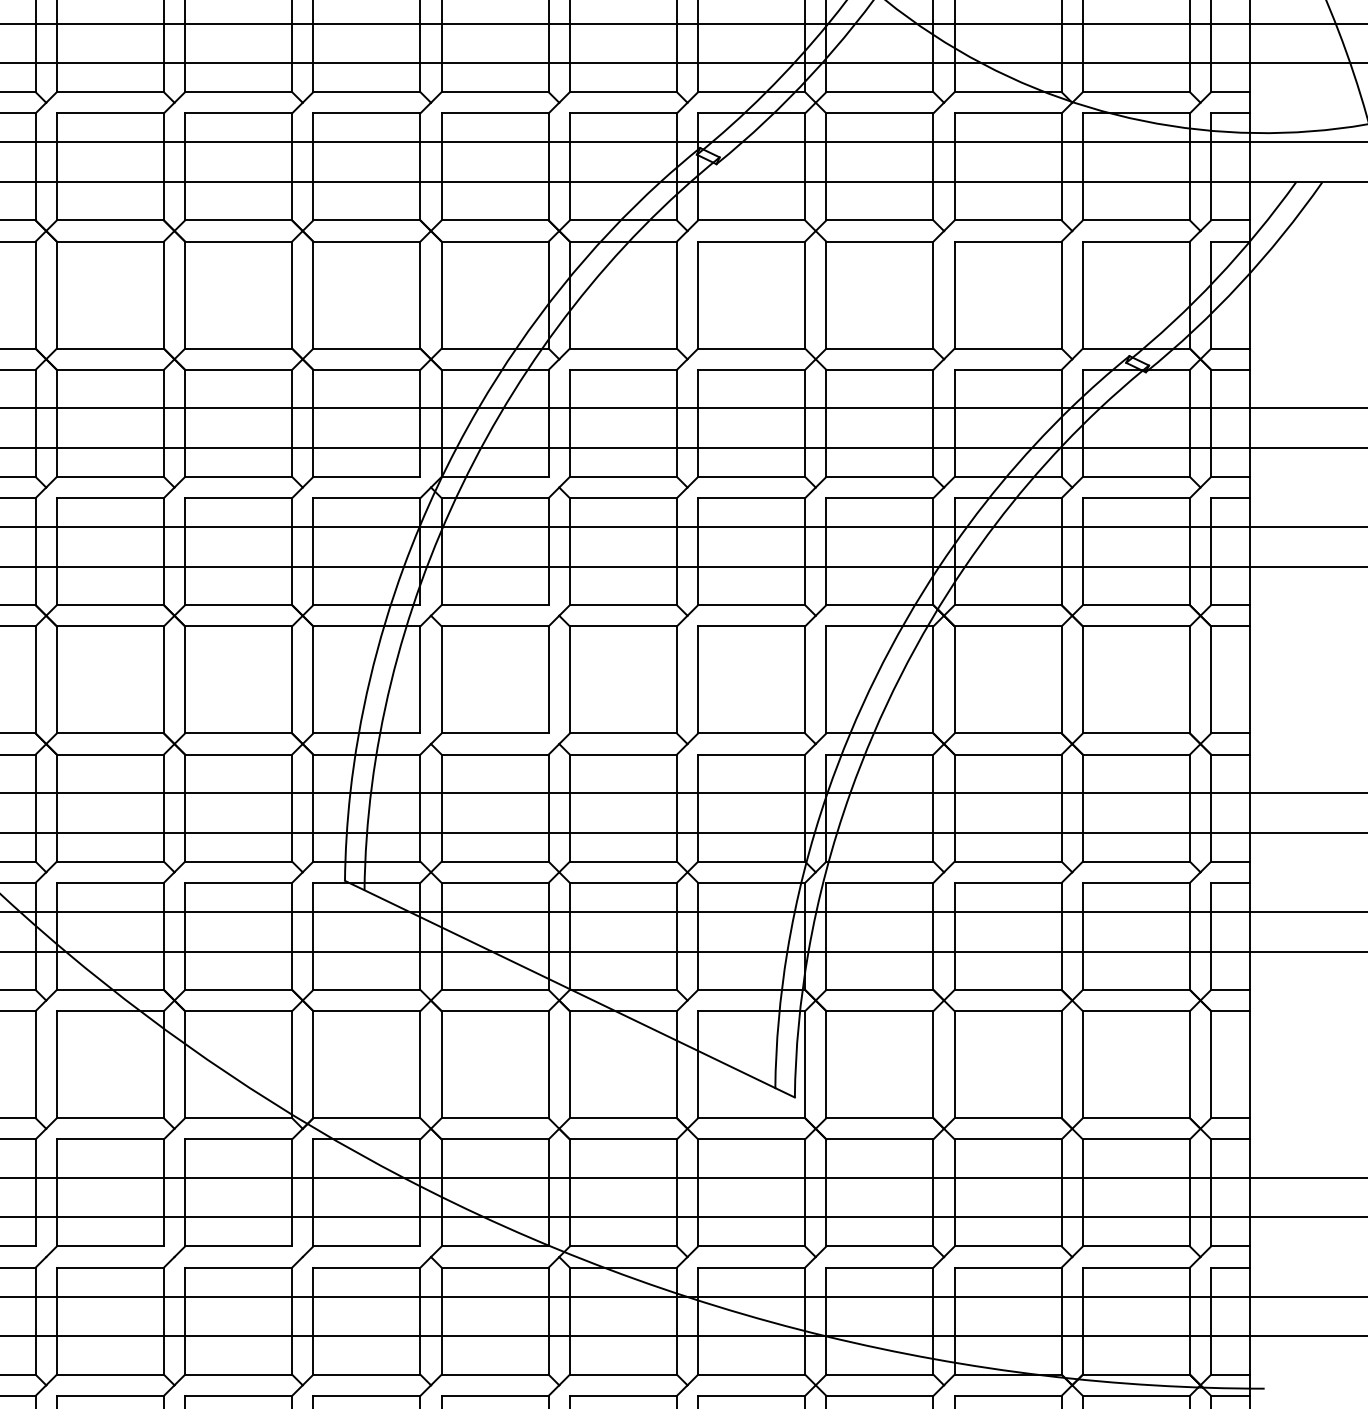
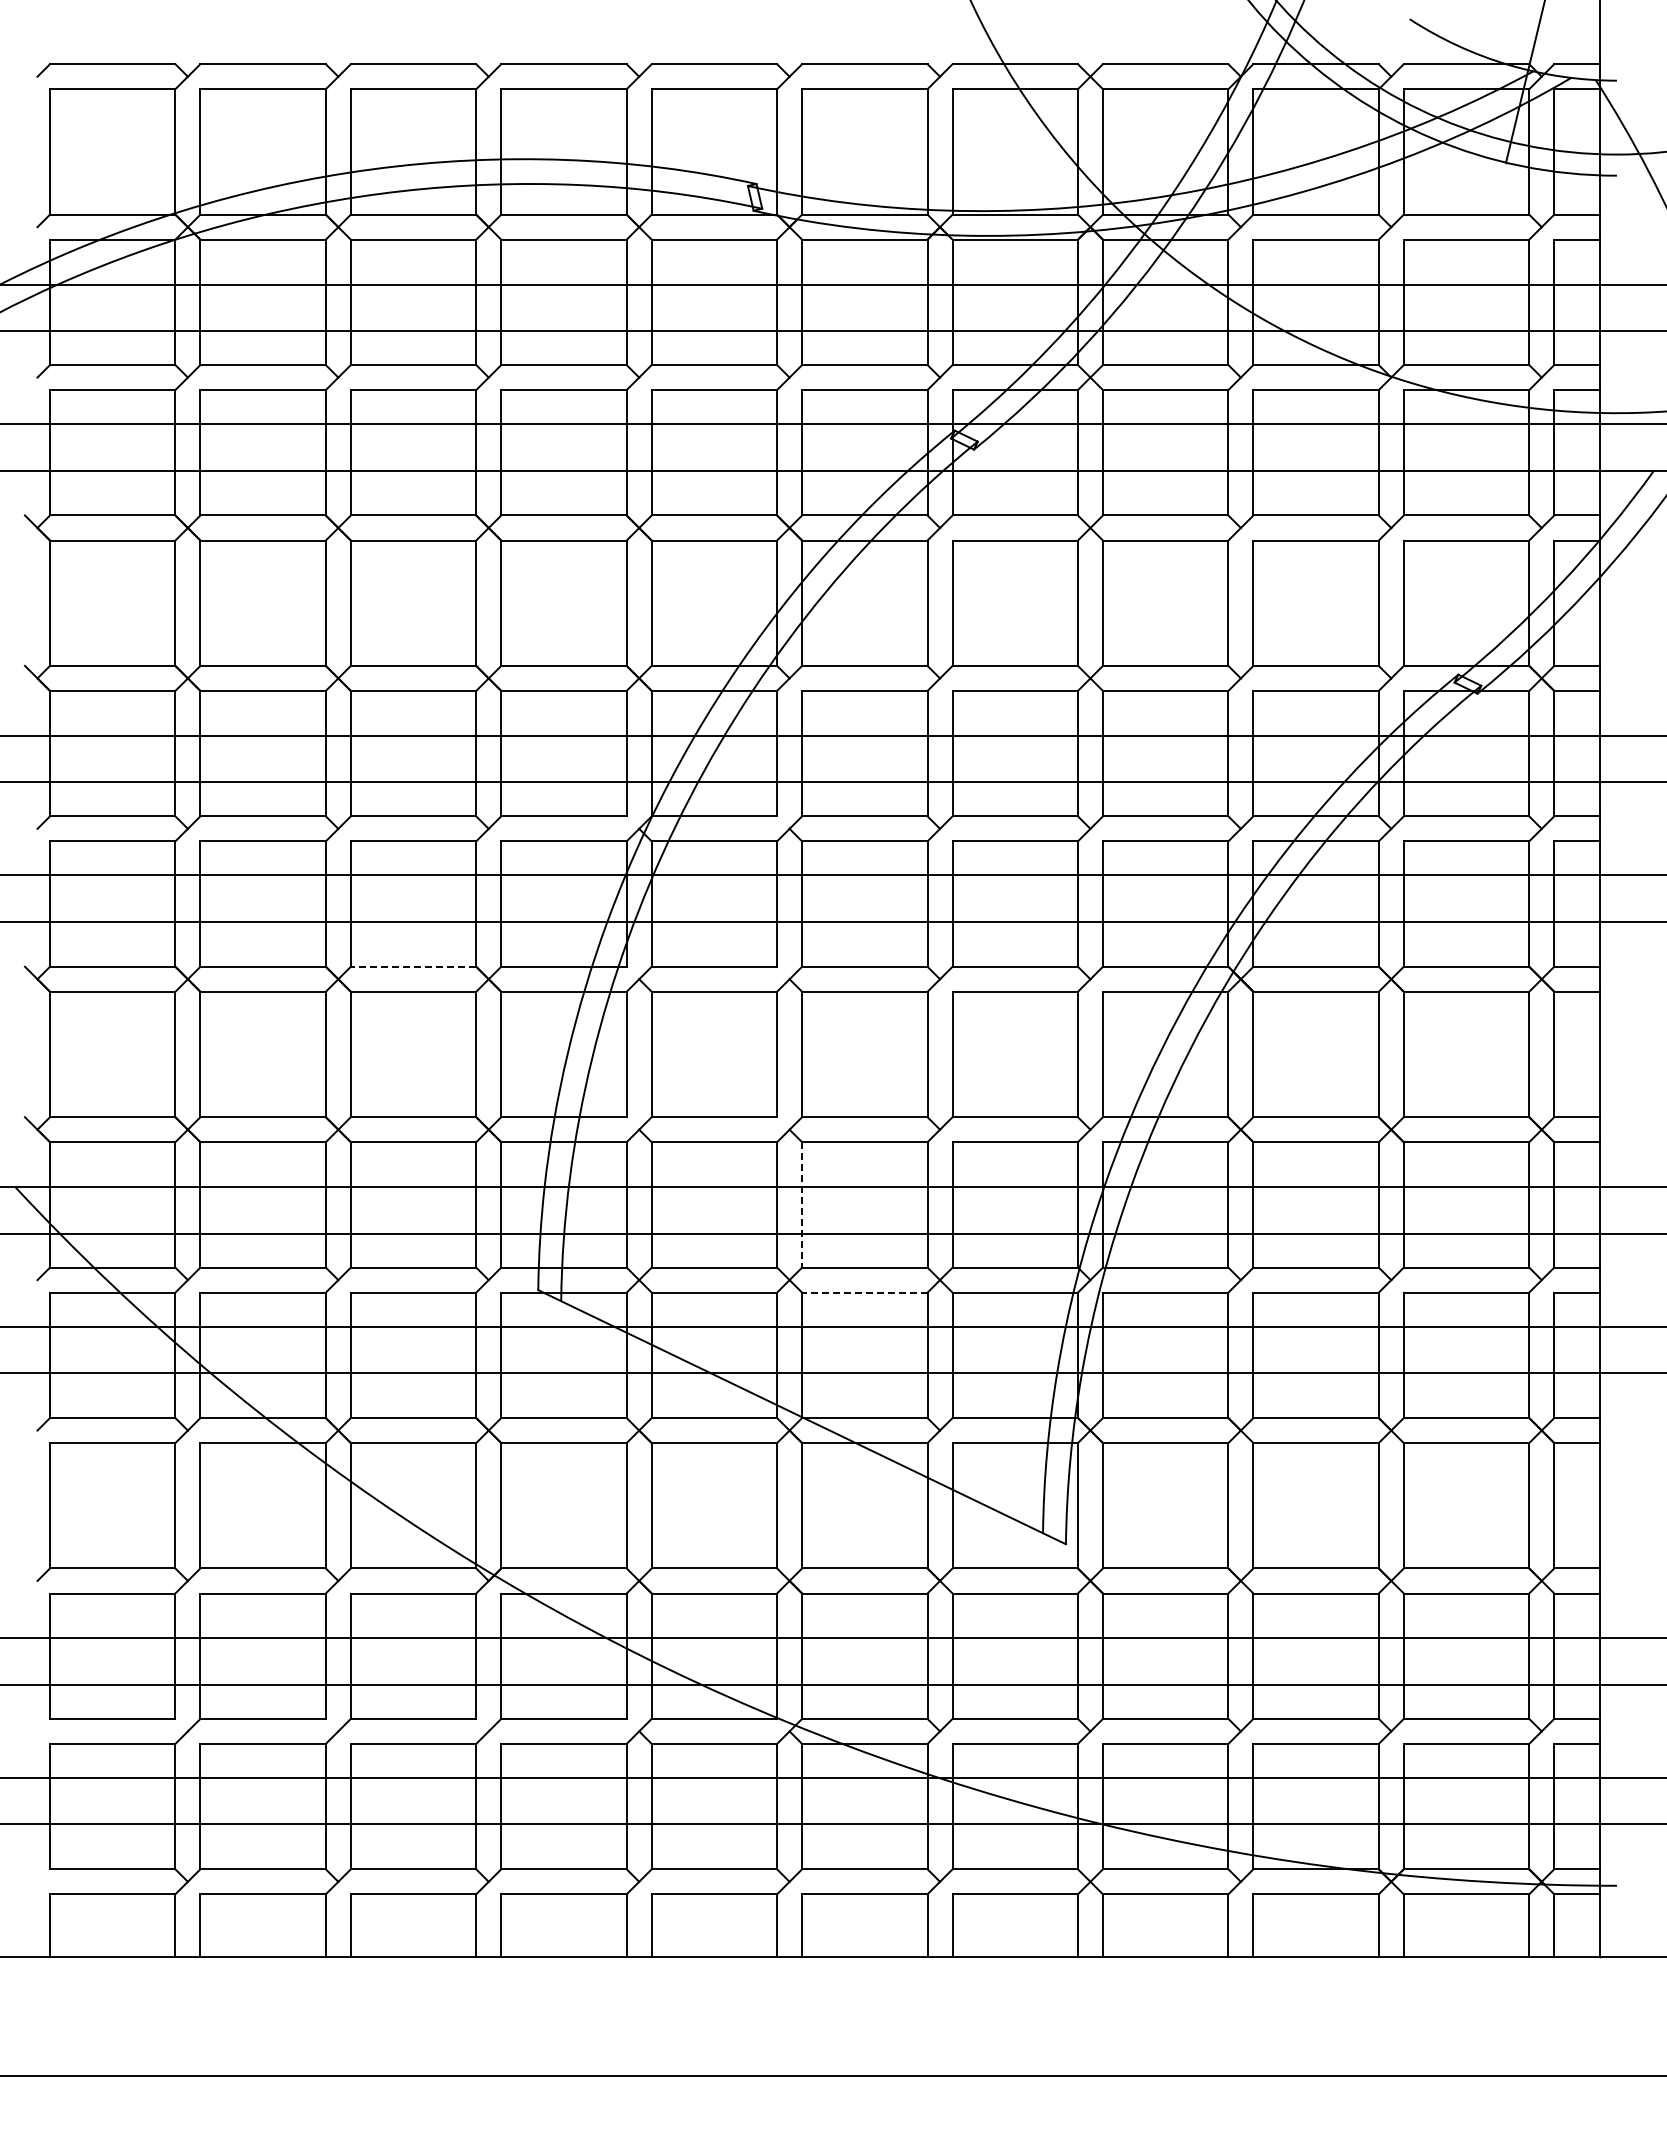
line: (238, 604) -> (413, 966), solid -> dashed
line: (570, 807) -> (802, 1204), solid -> dashed
line: (623, 882) -> (864, 1292), solid -> dashed

